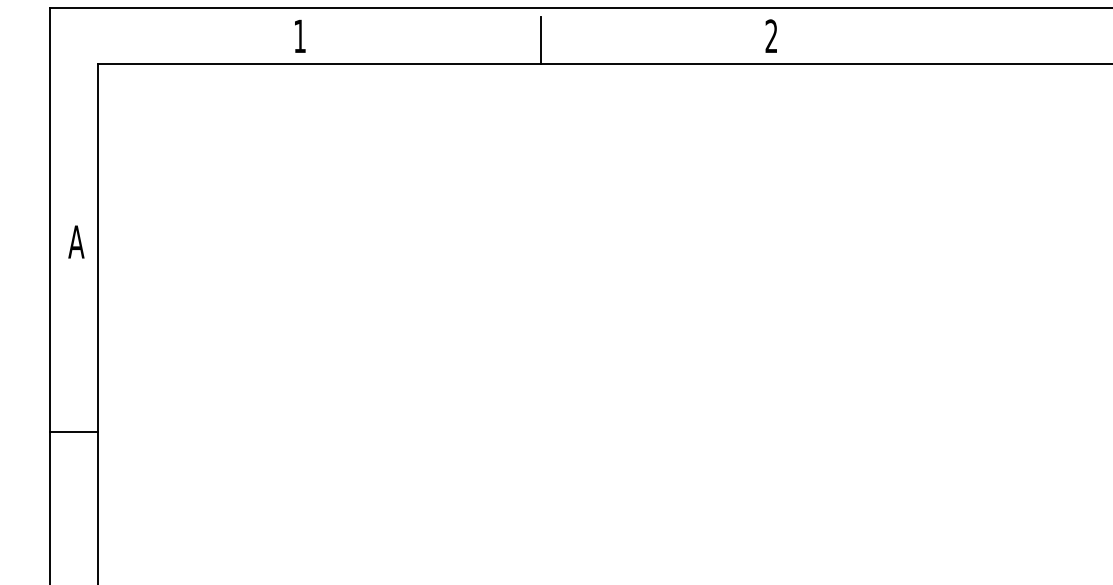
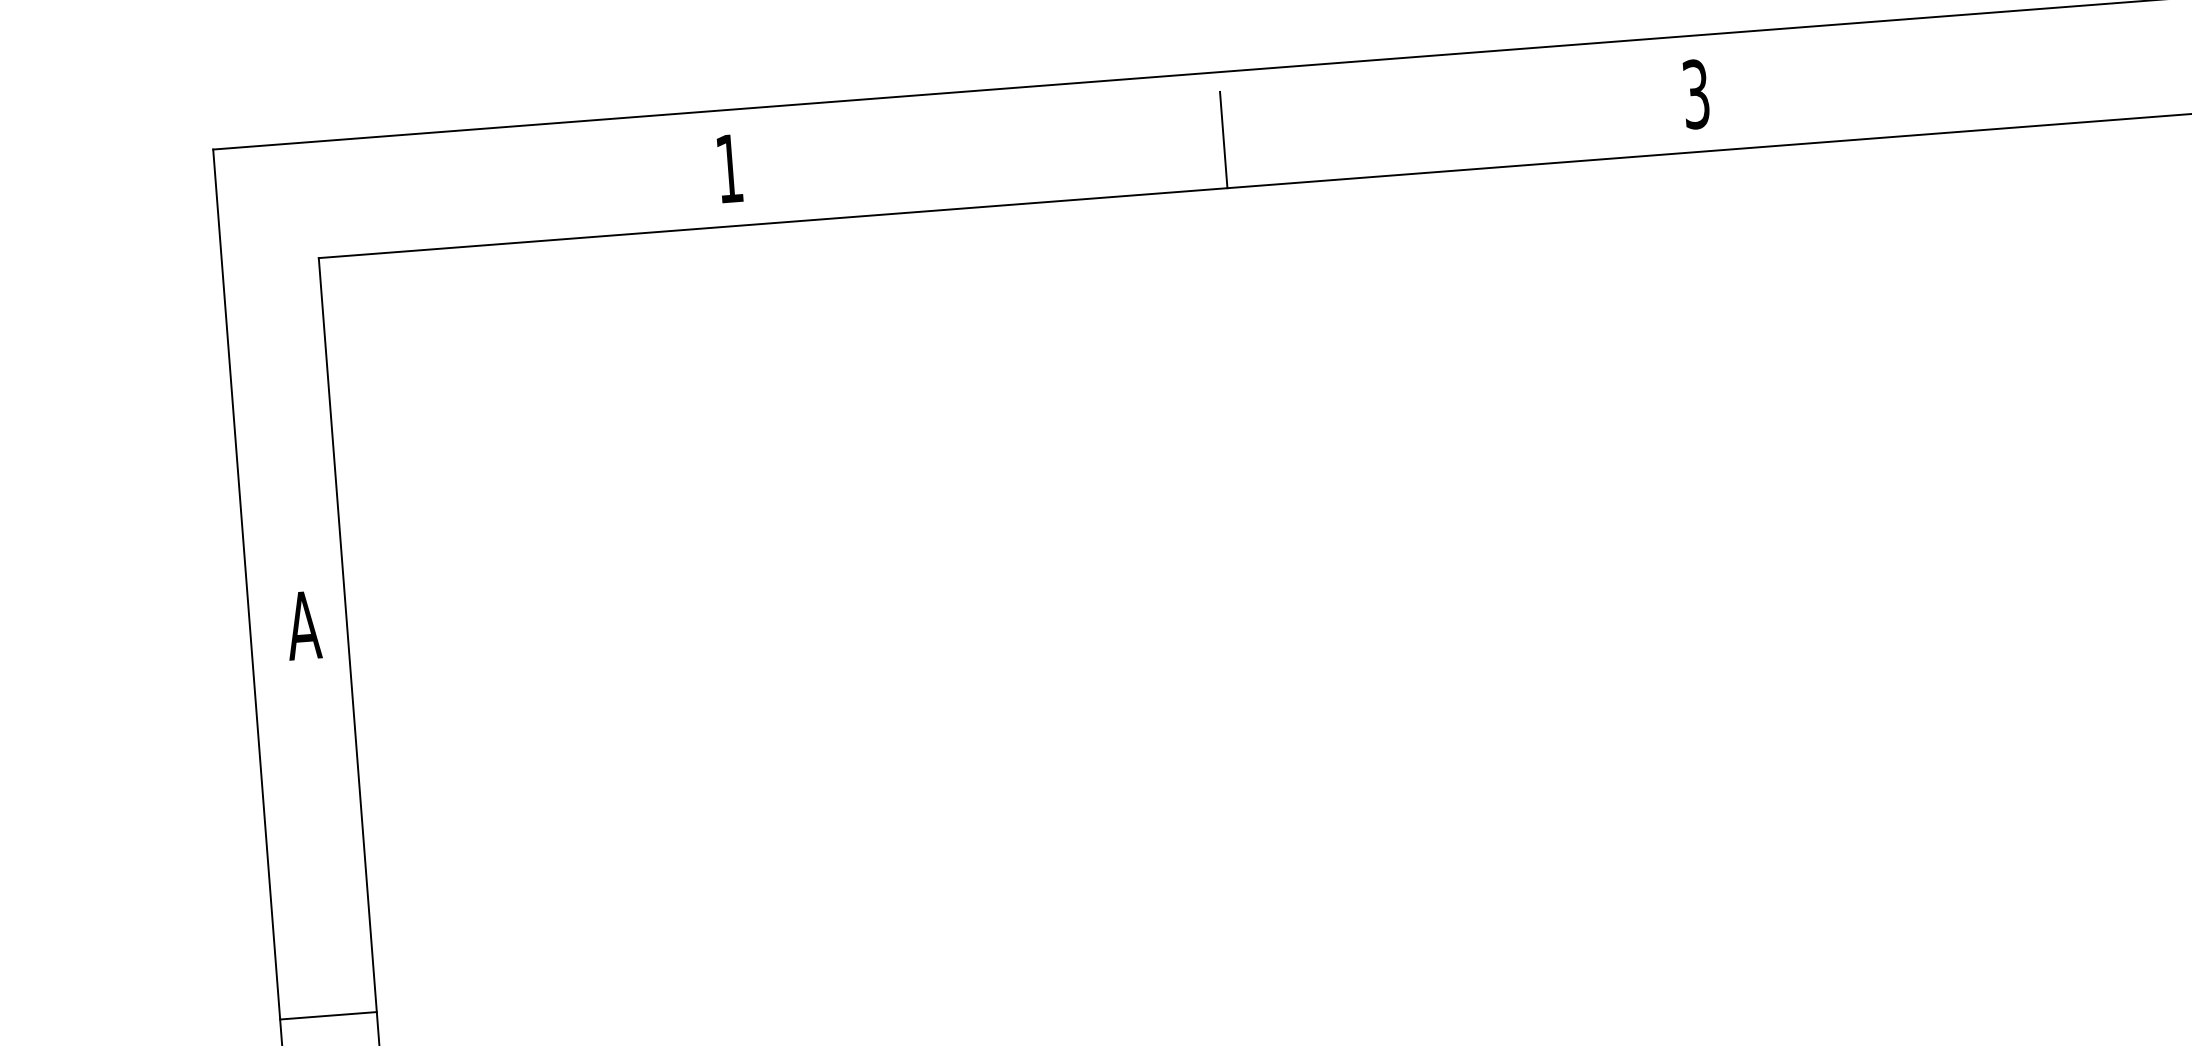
text: (771, 36) -> (1696, 94), 2 -> 3

